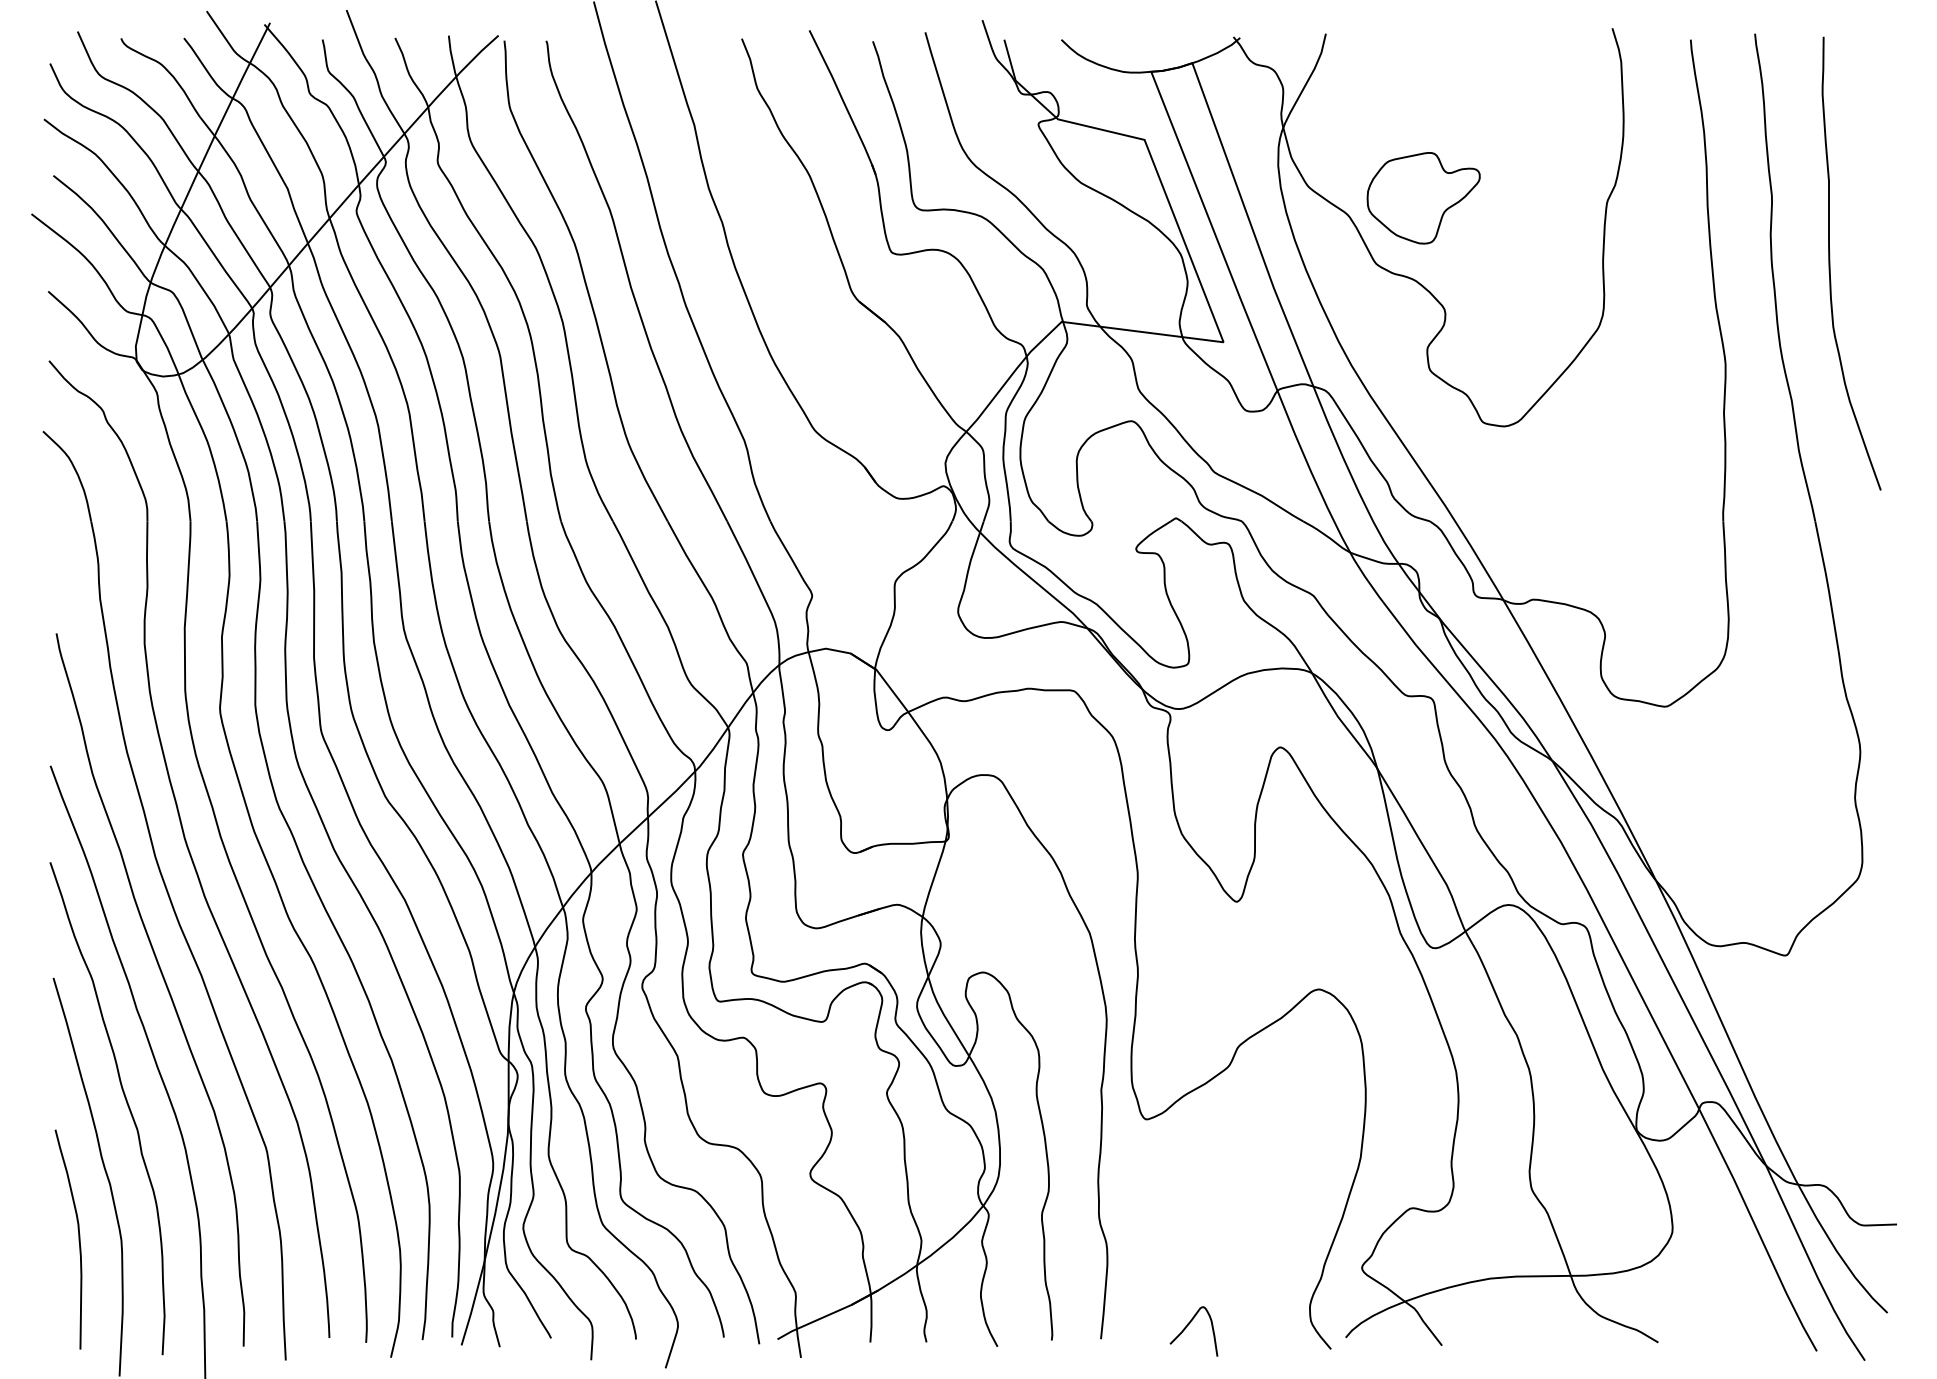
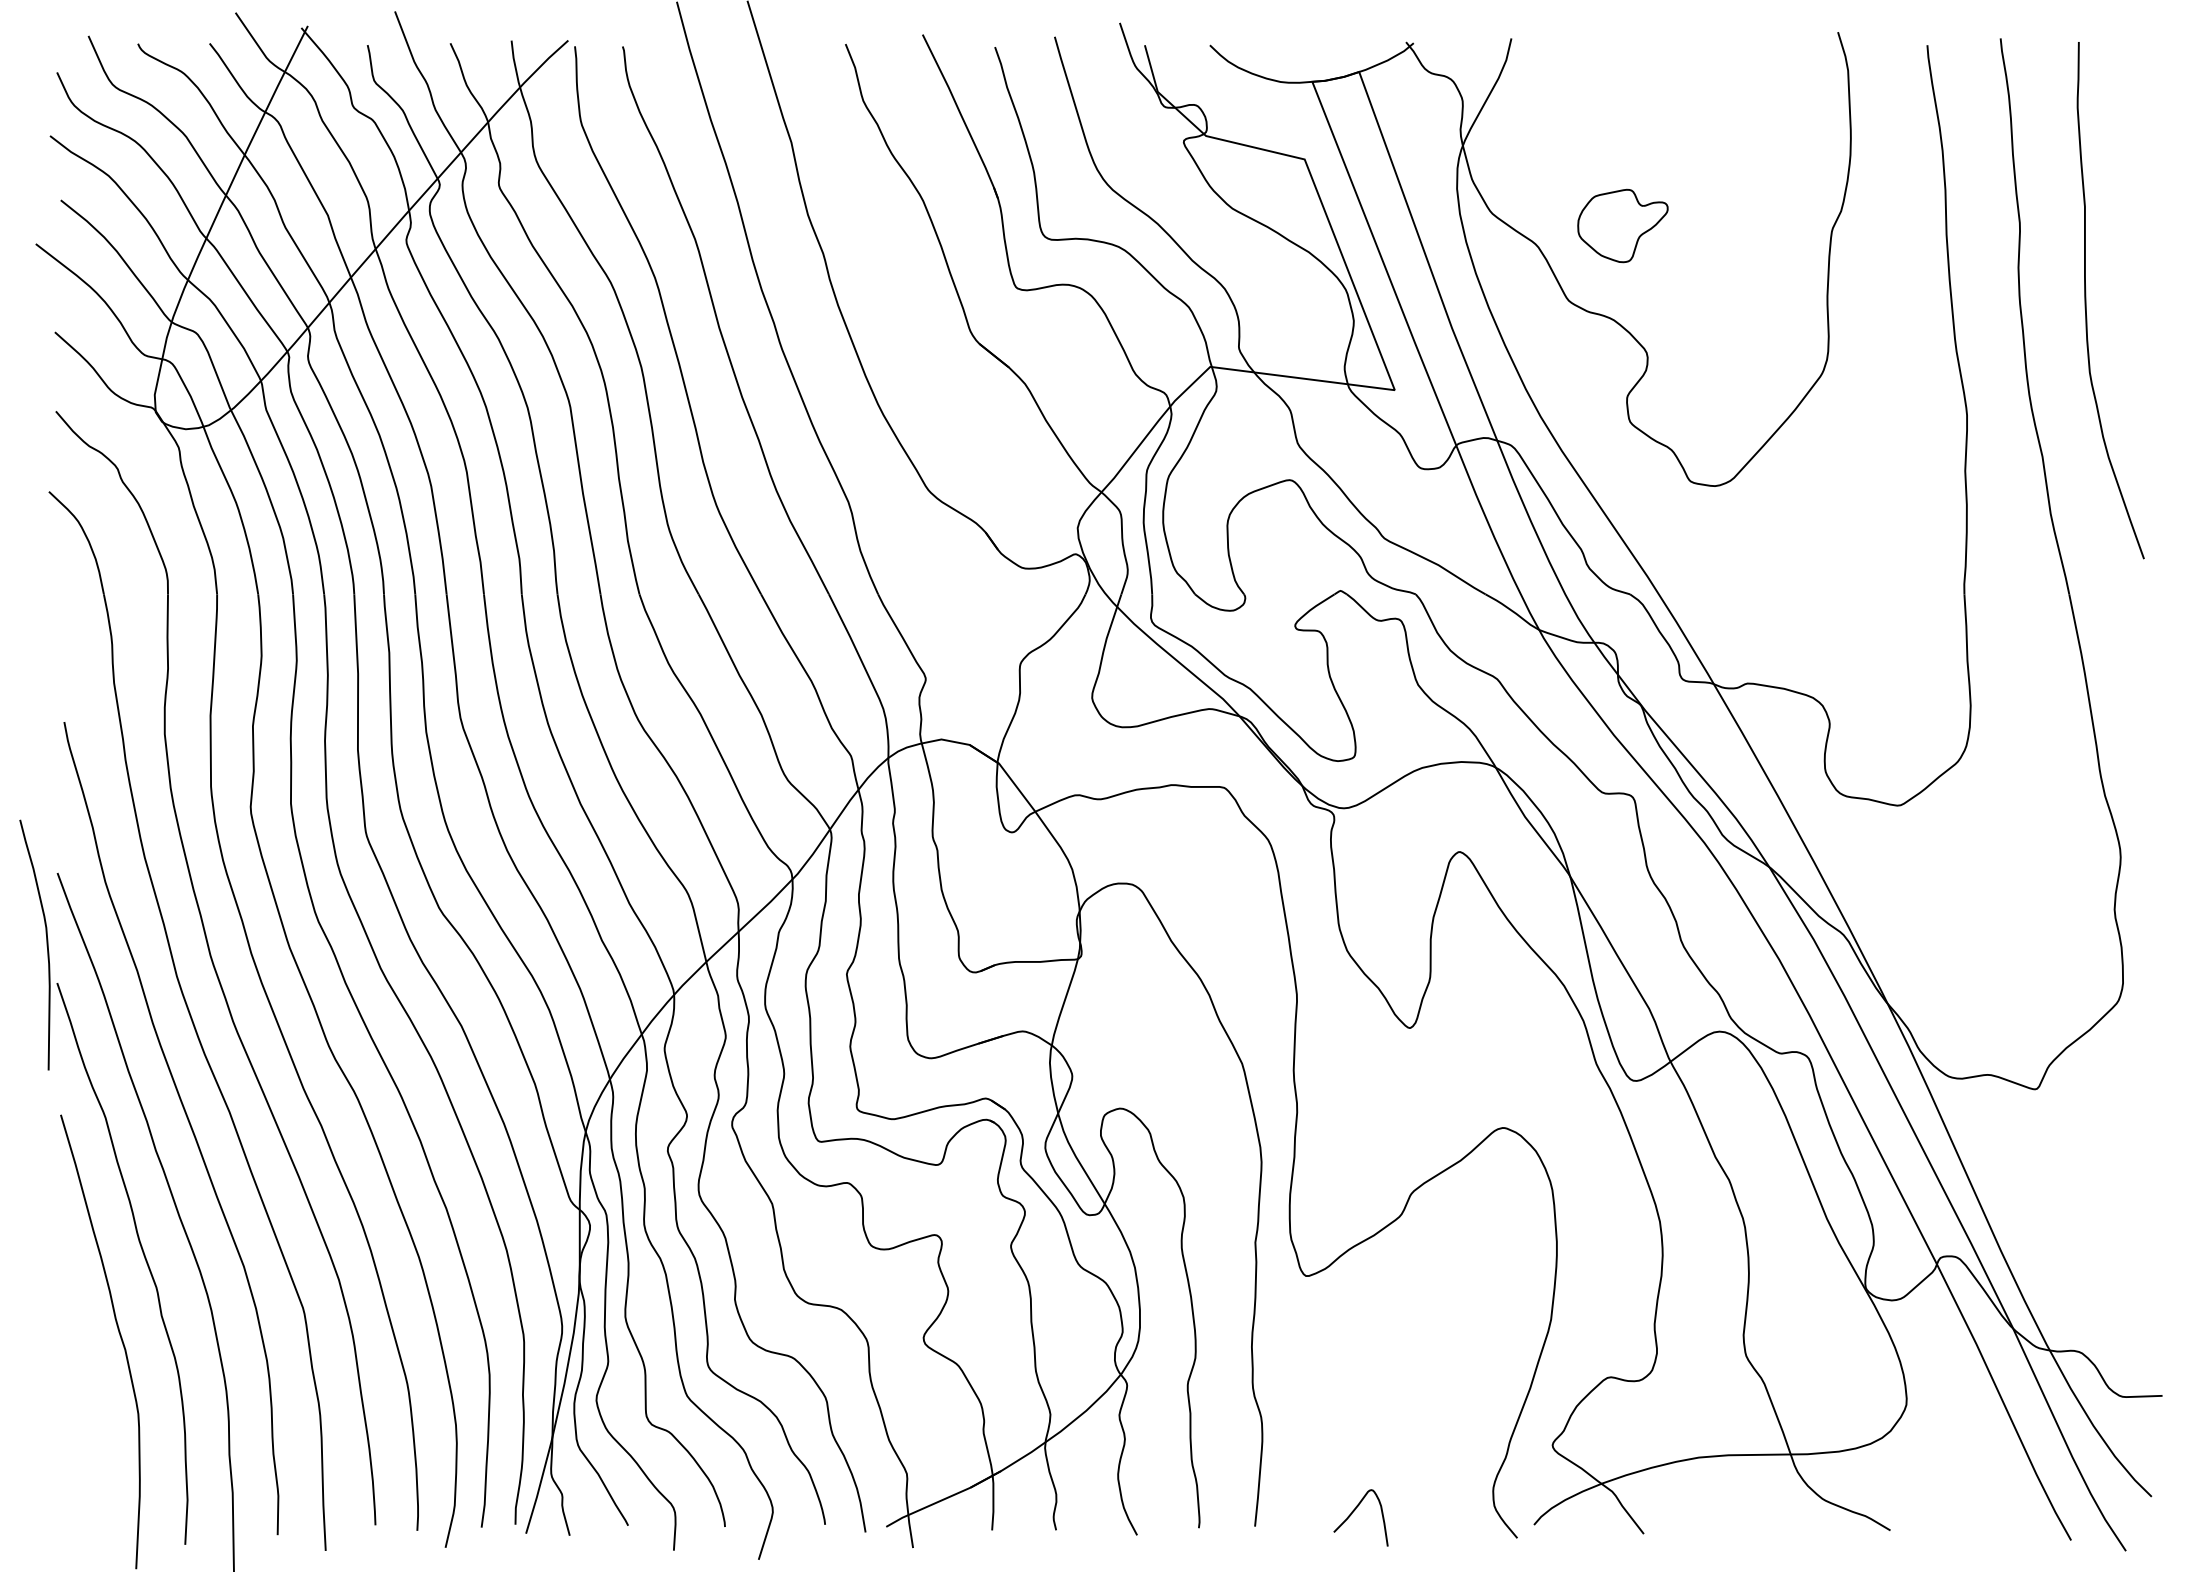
part: (1423, 197) -> (1622, 225), size x0.7
curve: (78, 1239) -> (46, 944), moved

